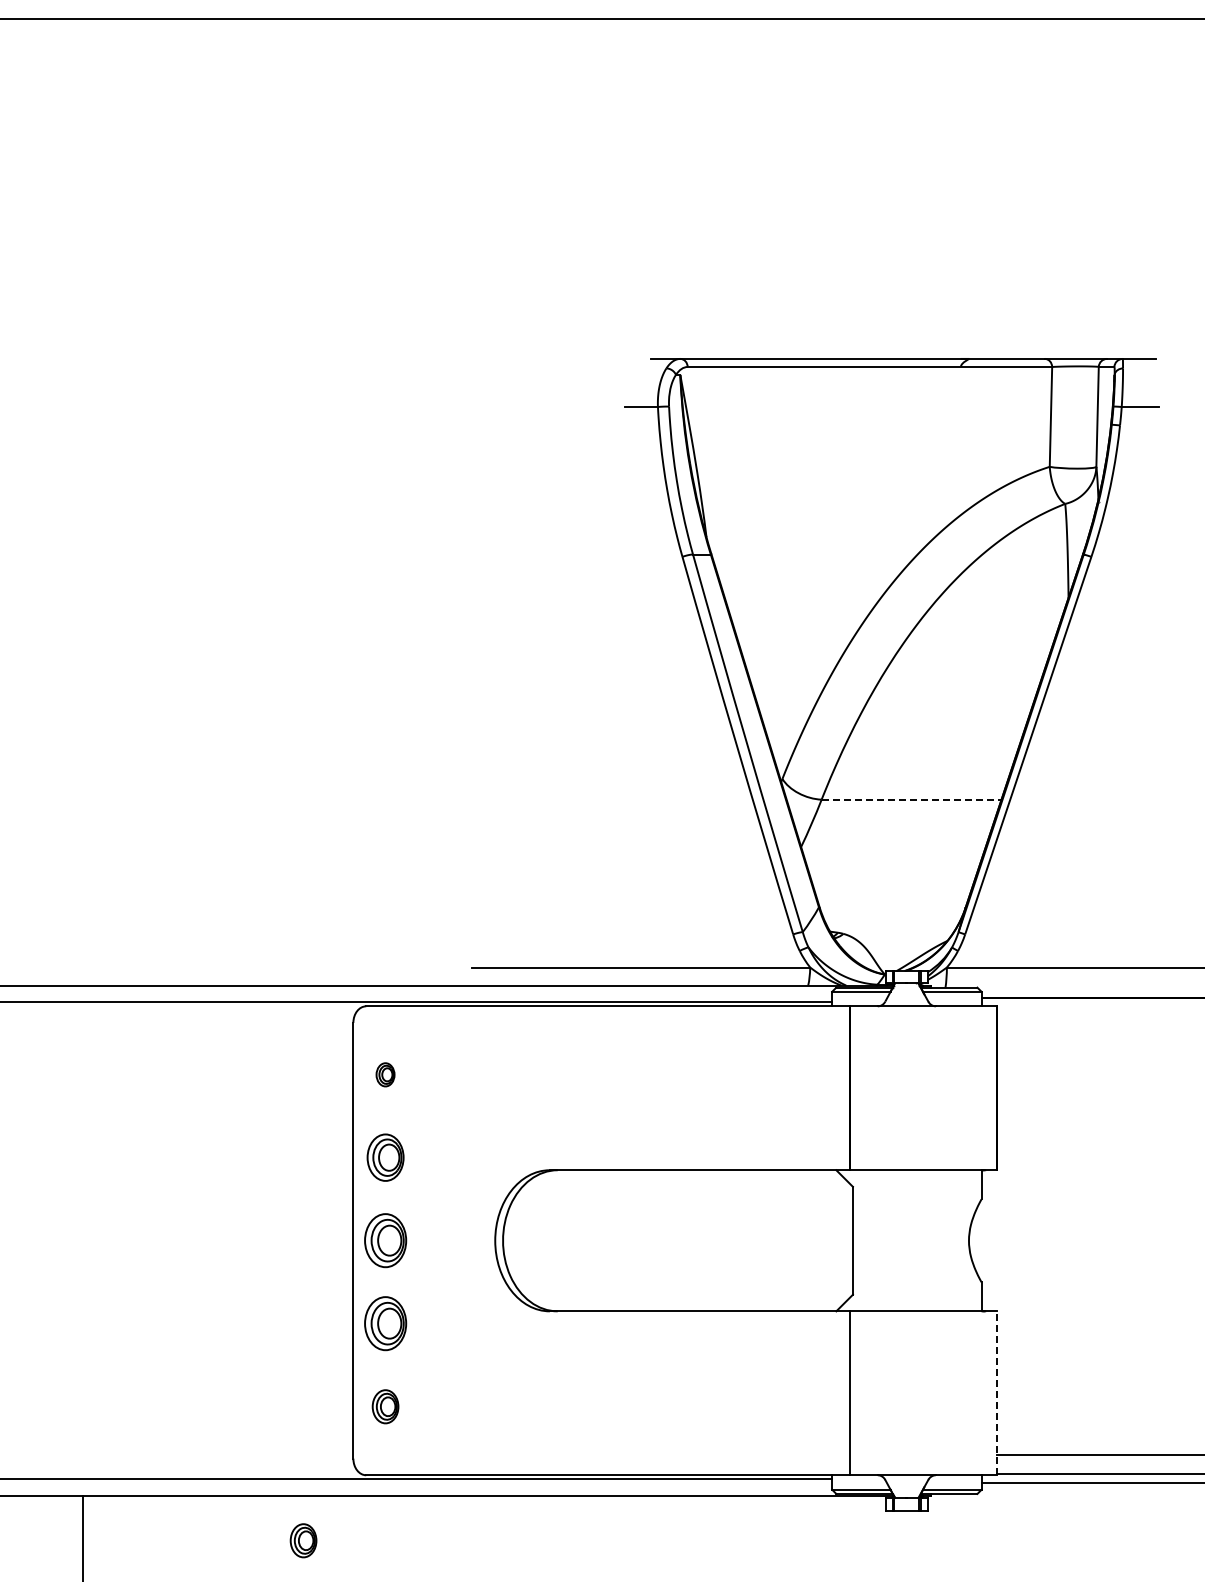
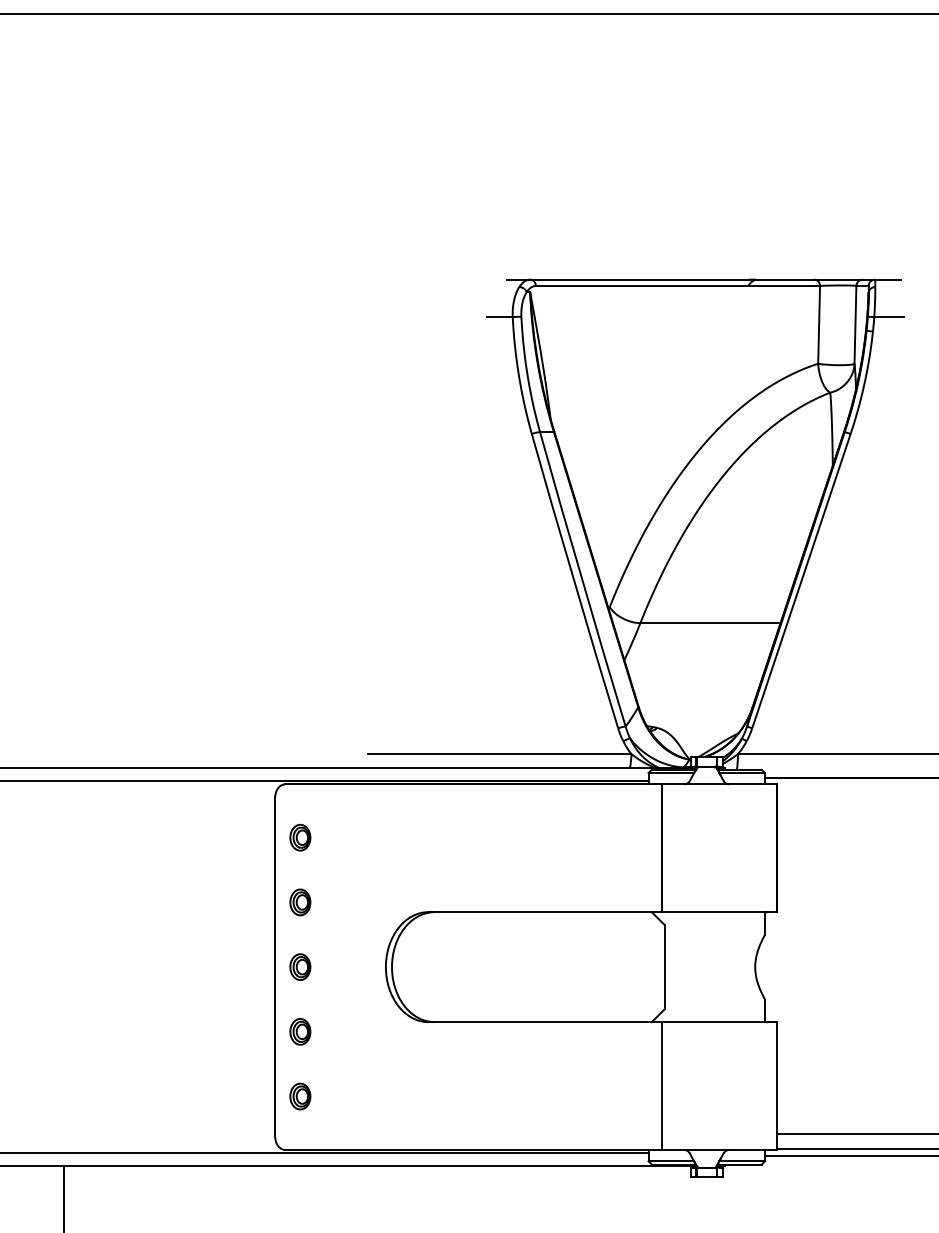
line: (911, 799) -> (710, 623), dashed -> solid
part: (385, 1074) -> (300, 837), size x1.43
part: (385, 1157) -> (300, 902), size x0.71
part: (385, 1240) -> (300, 966), size x0.62
part: (385, 1323) -> (300, 1031), size x0.62
line: (997, 1393) -> (777, 1086), dashed -> solid
part: (303, 1540) -> (236, 1200), removed

